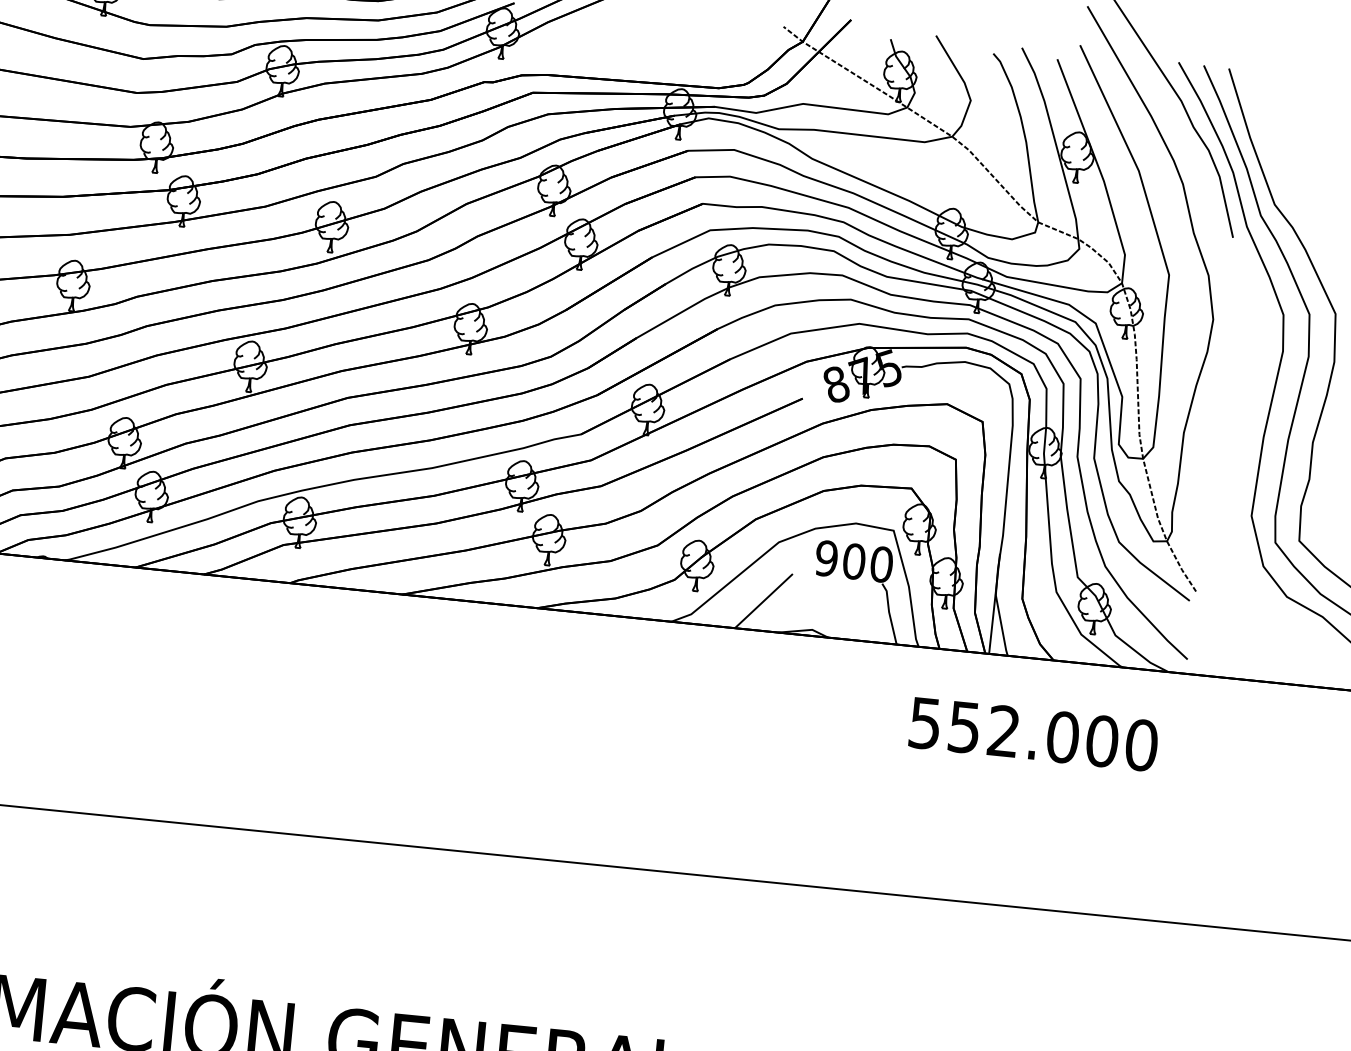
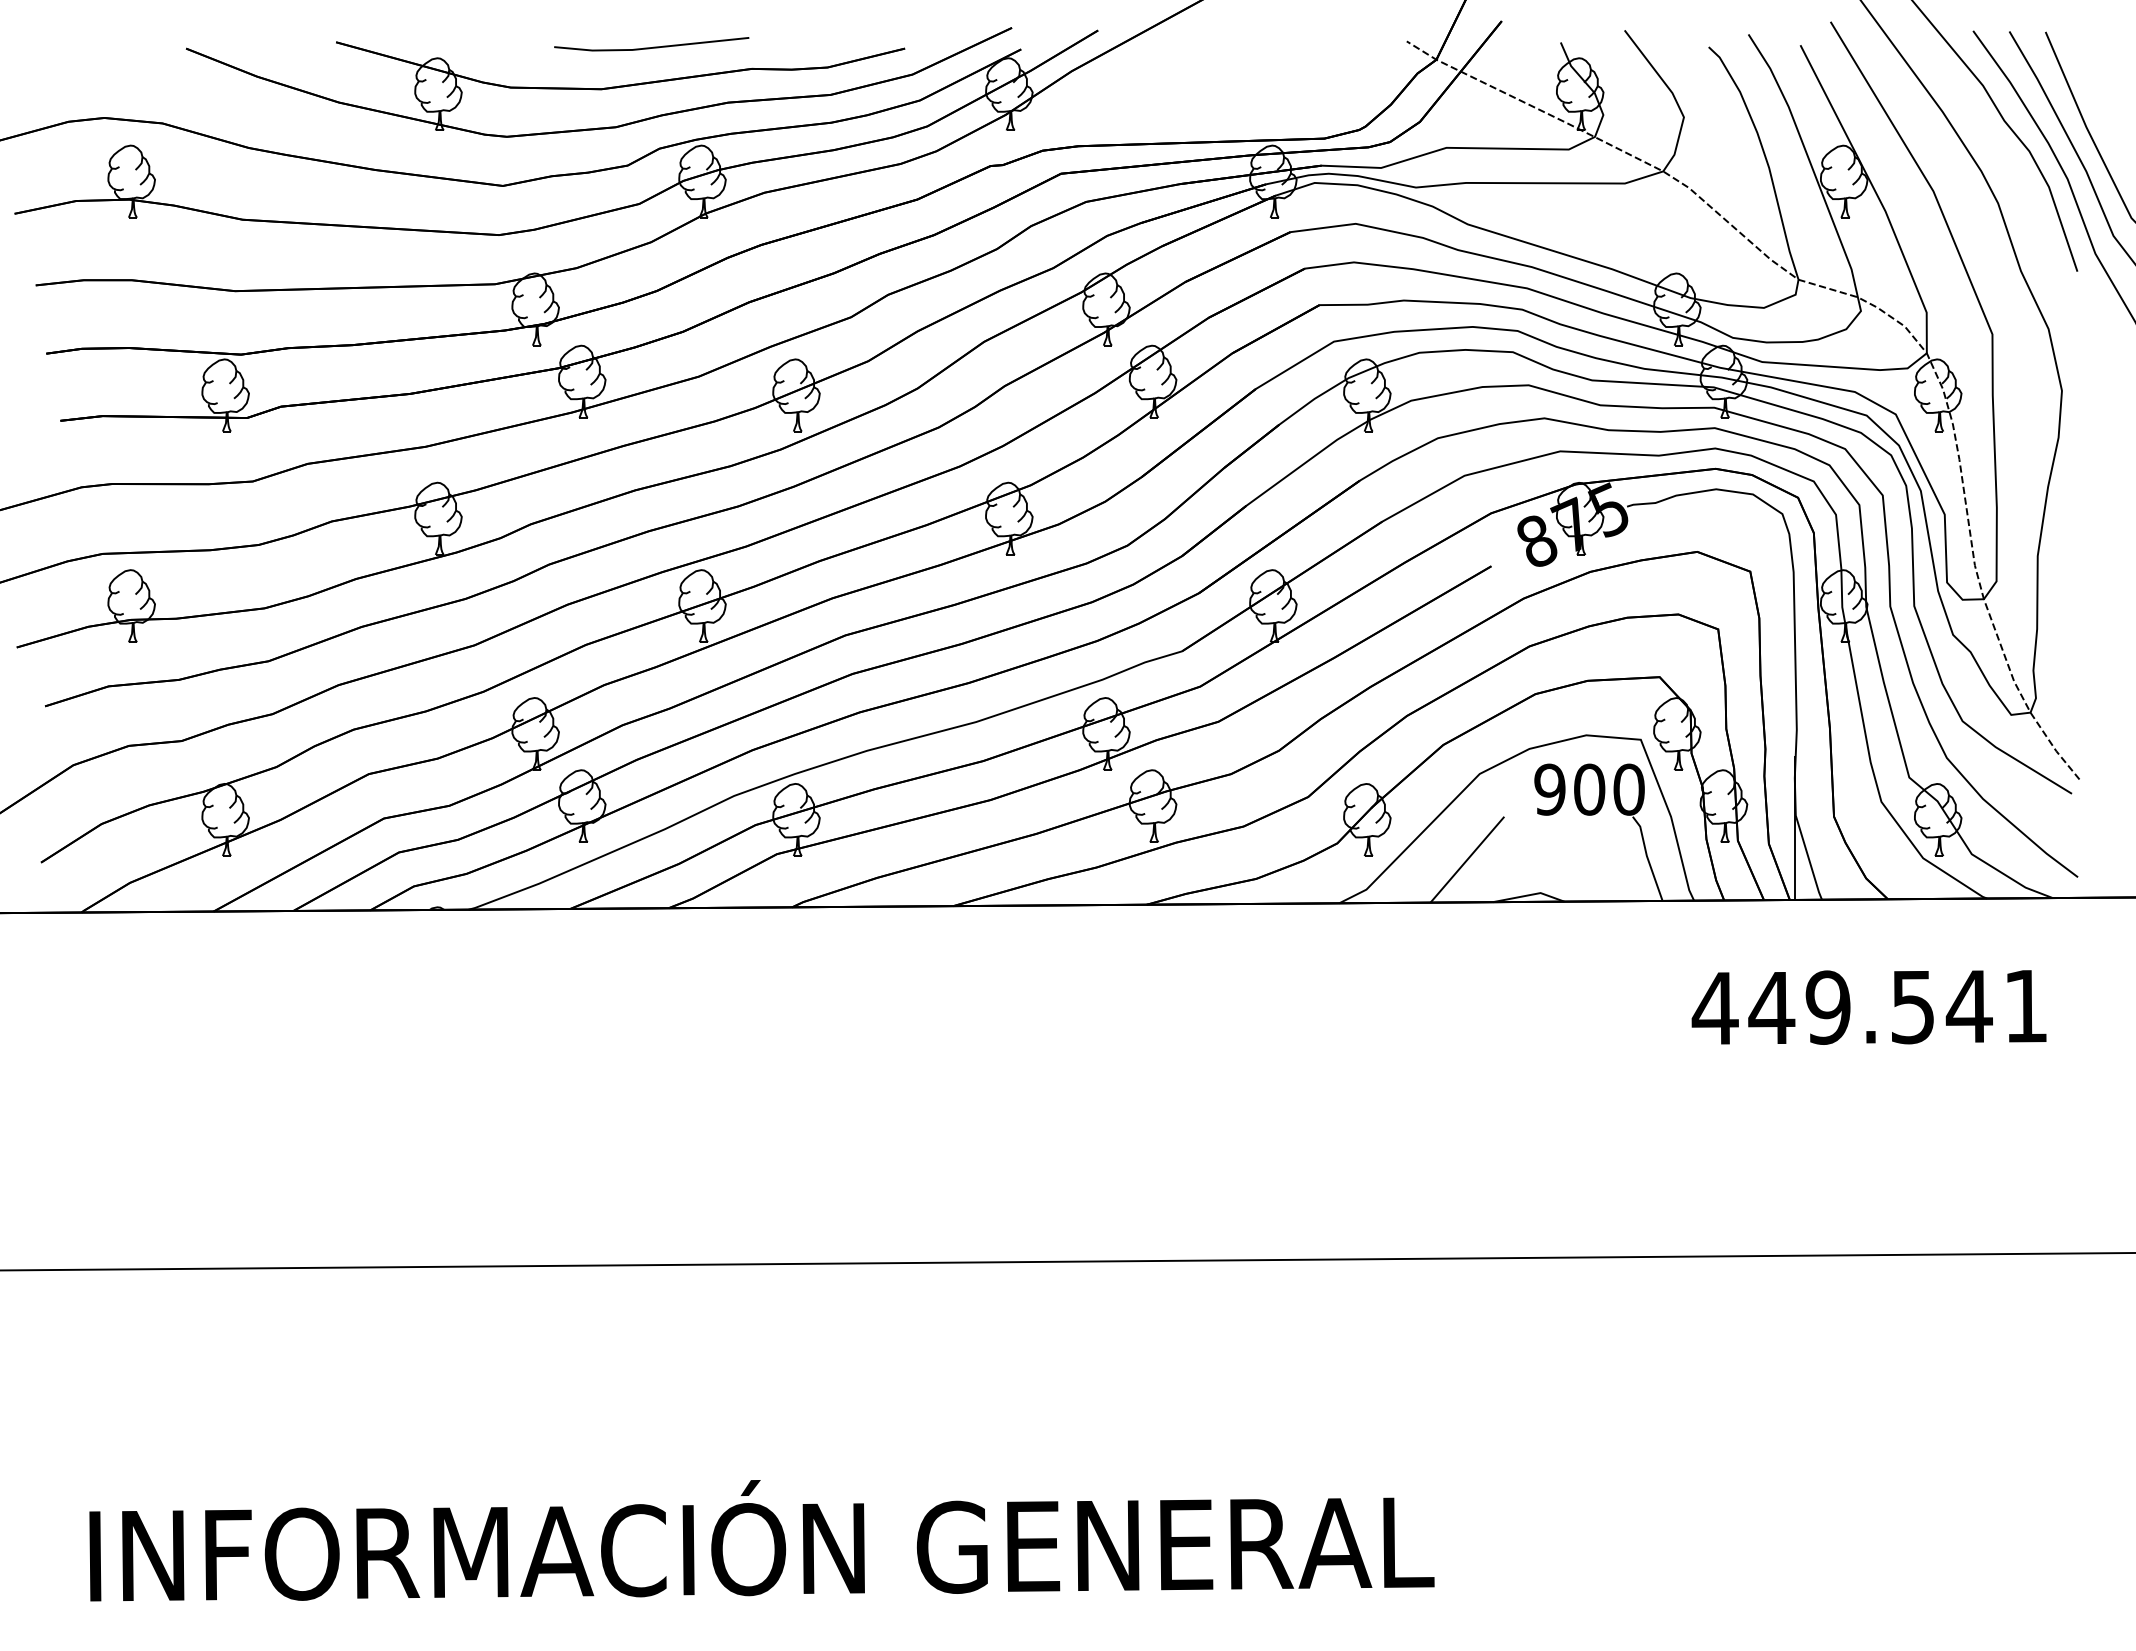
text: (1032, 734) -> (1869, 1007), 552.000 -> 449.541

